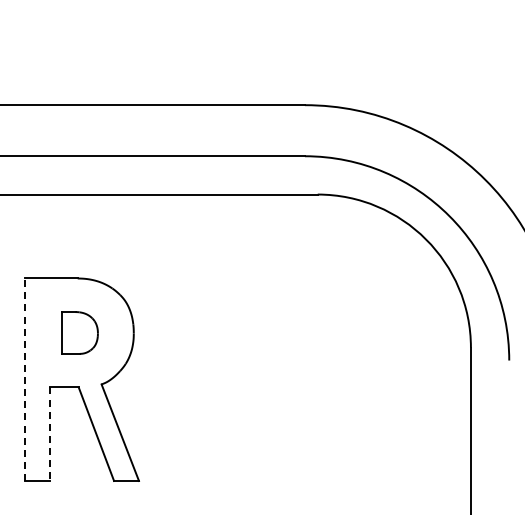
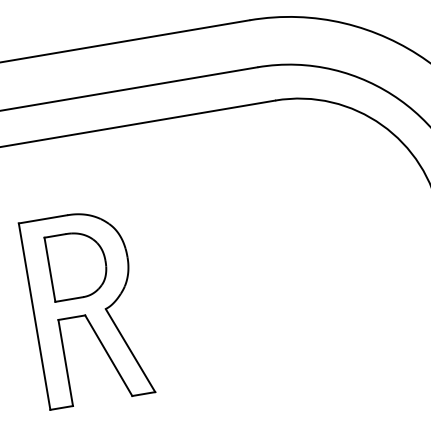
part: (79, 332) -> (77, 264), size x1.67
line: (25, 379) -> (34, 316), dashed -> solid
line: (49, 434) -> (65, 363), dashed -> solid

